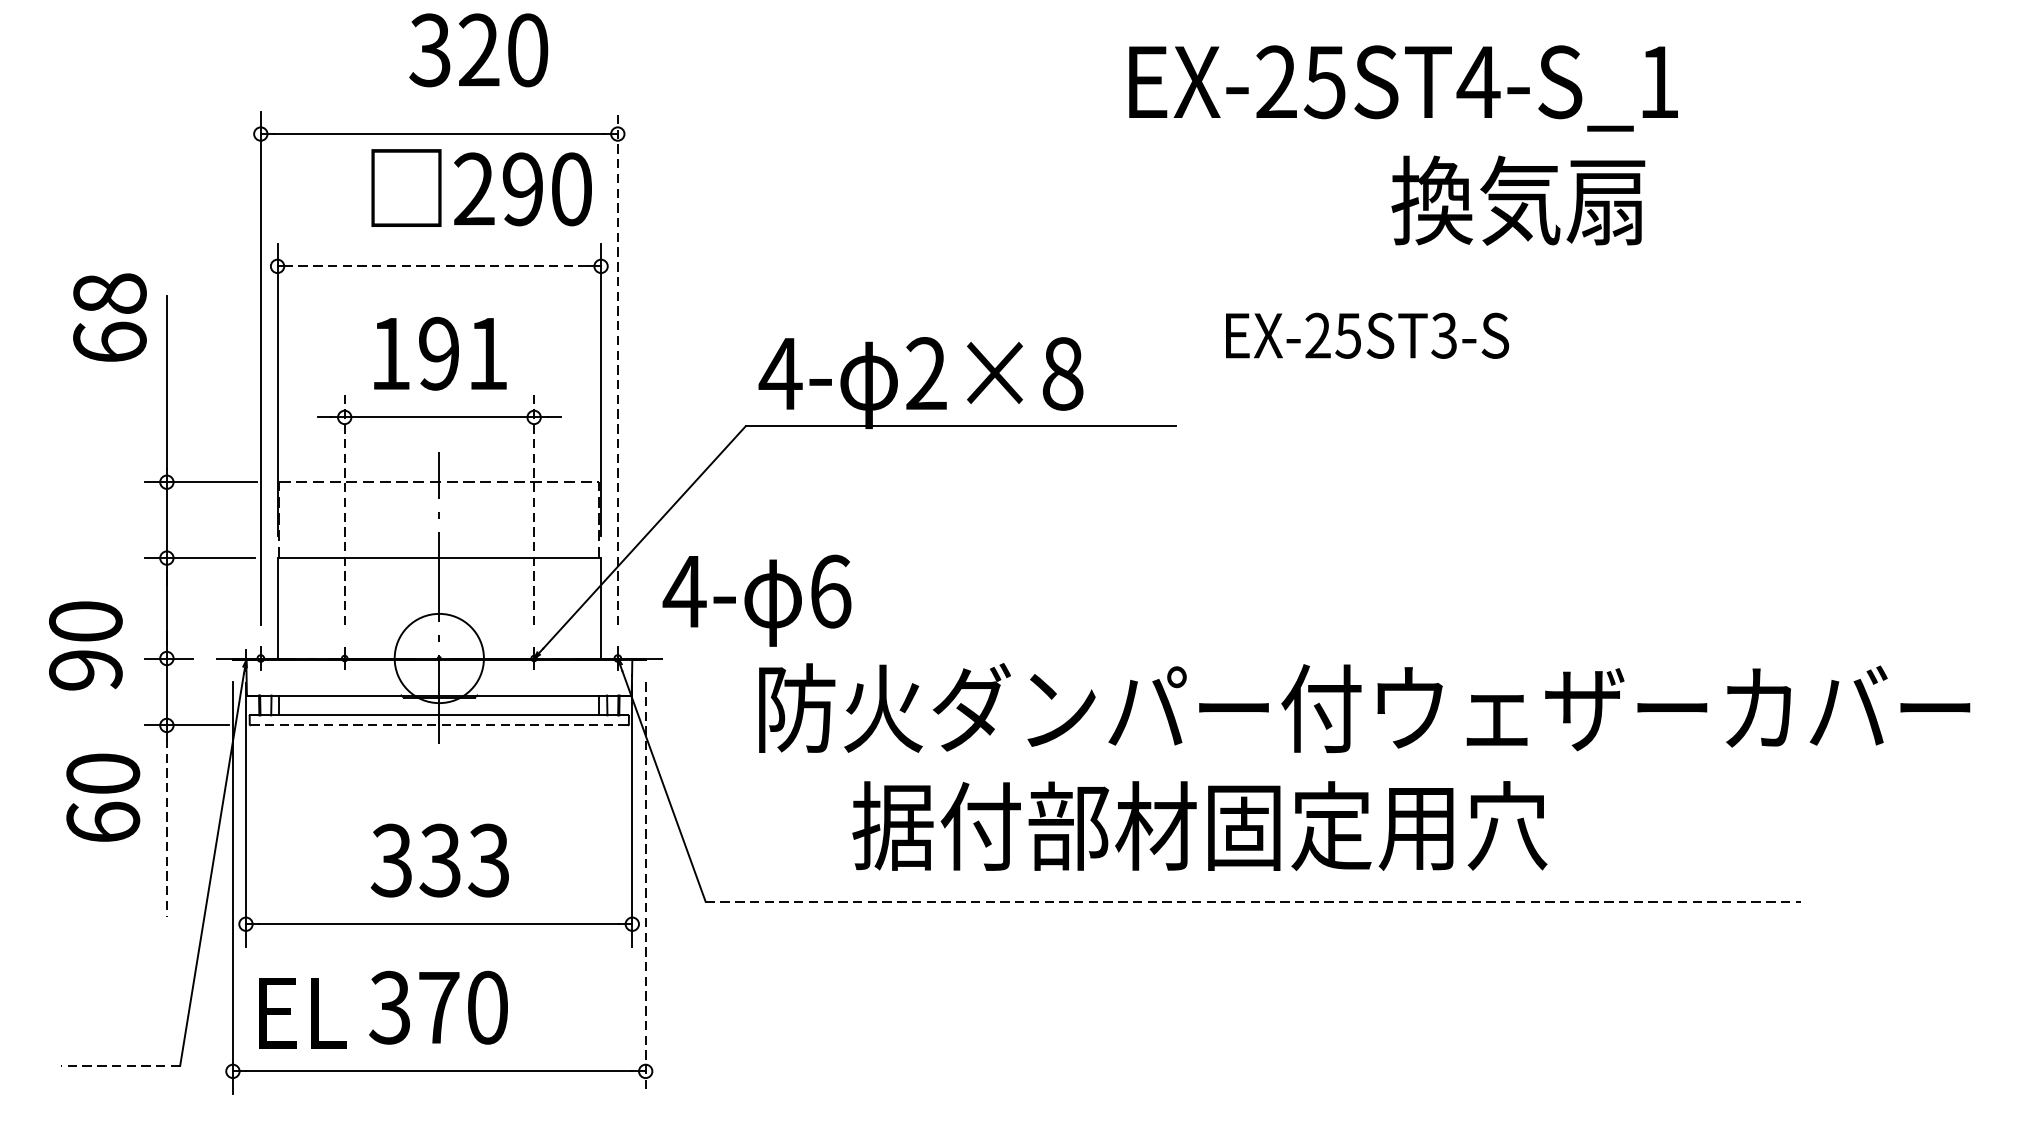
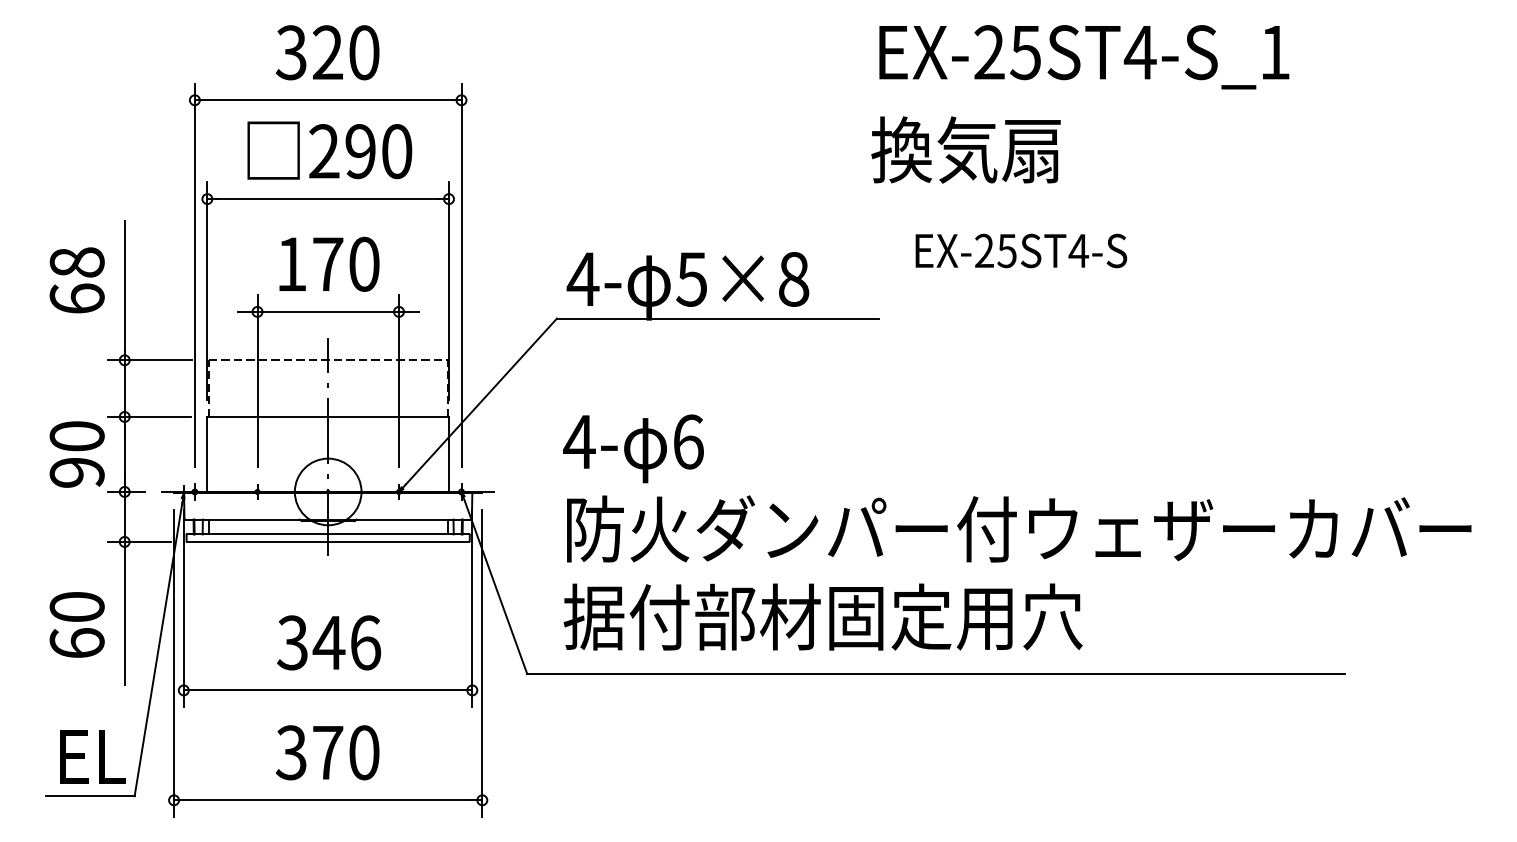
text: (478, 49) -> (327, 52), moved
text: (1403, 88) -> (1084, 57), moved
text: (481, 187) -> (329, 150), moved
text: (1517, 199) -> (965, 149), moved
line: (439, 266) -> (328, 199), dashed -> solid
text: (108, 317) -> (76, 280), moved
text: (1443, 335) -> (1078, 250), EX-25ST3-S -> EX-25ST4-S
text: (463, 352) -> (346, 263), 191 -> 170
line: (617, 368) -> (461, 275), dashed -> solid
text: (925, 372) -> (691, 278), 2×8 -> 5×8
line: (344, 510) -> (257, 381), dashed -> solid
line: (534, 510) -> (399, 381), dashed -> solid
text: (757, 600) -> (633, 448), moved
text: (84, 645) -> (76, 454), moved
line: (439, 724) -> (328, 541), dashed -> solid
text: (102, 797) -> (76, 624), moved
text: (1198, 825) -> (822, 616), moved
line: (166, 827) -> (124, 618), dashed -> solid
text: (463, 860) -> (346, 642), 333 -> 346
line: (645, 888) -> (482, 663), dashed -> solid
line: (1253, 901) -> (936, 673), dashed -> solid
text: (301, 1012) -> (92, 756), moved
line: (121, 1066) -> (90, 796), dashed -> solid

